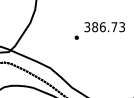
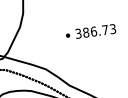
text: (104, 27) -> (95, 31), moved

